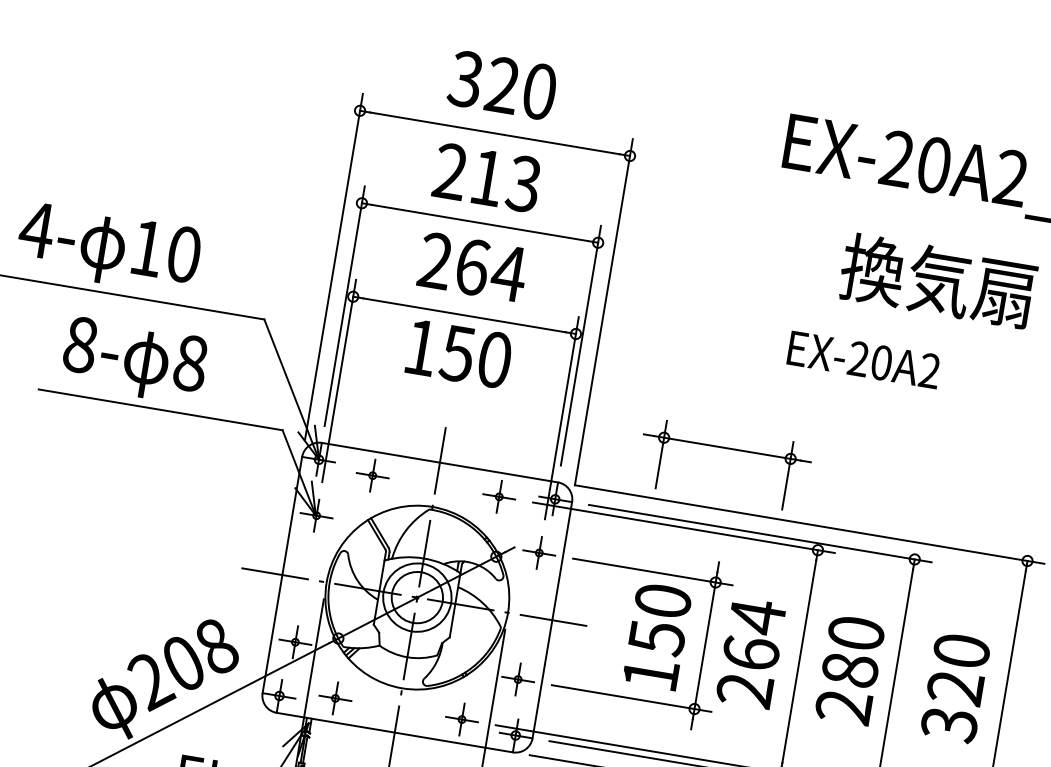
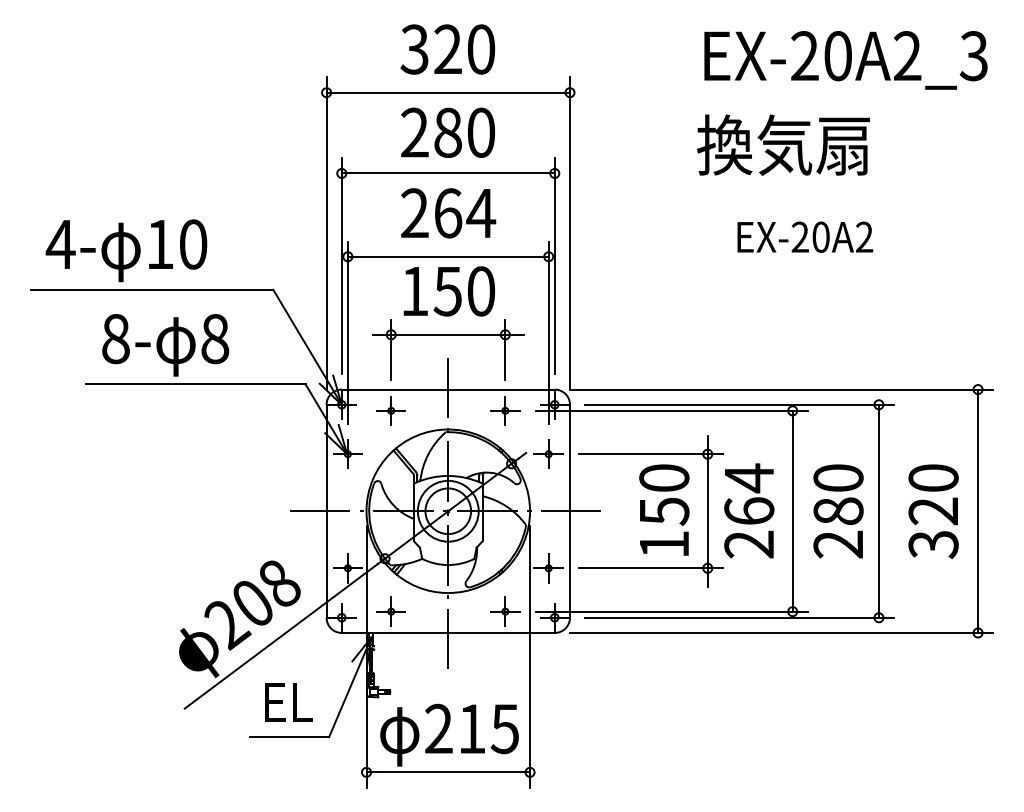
text: (505, 180) -> (464, 132), 213 -> 280
text: (938, 280) -> (783, 144), moved
part: (727, 449) -> (448, 335), moved

